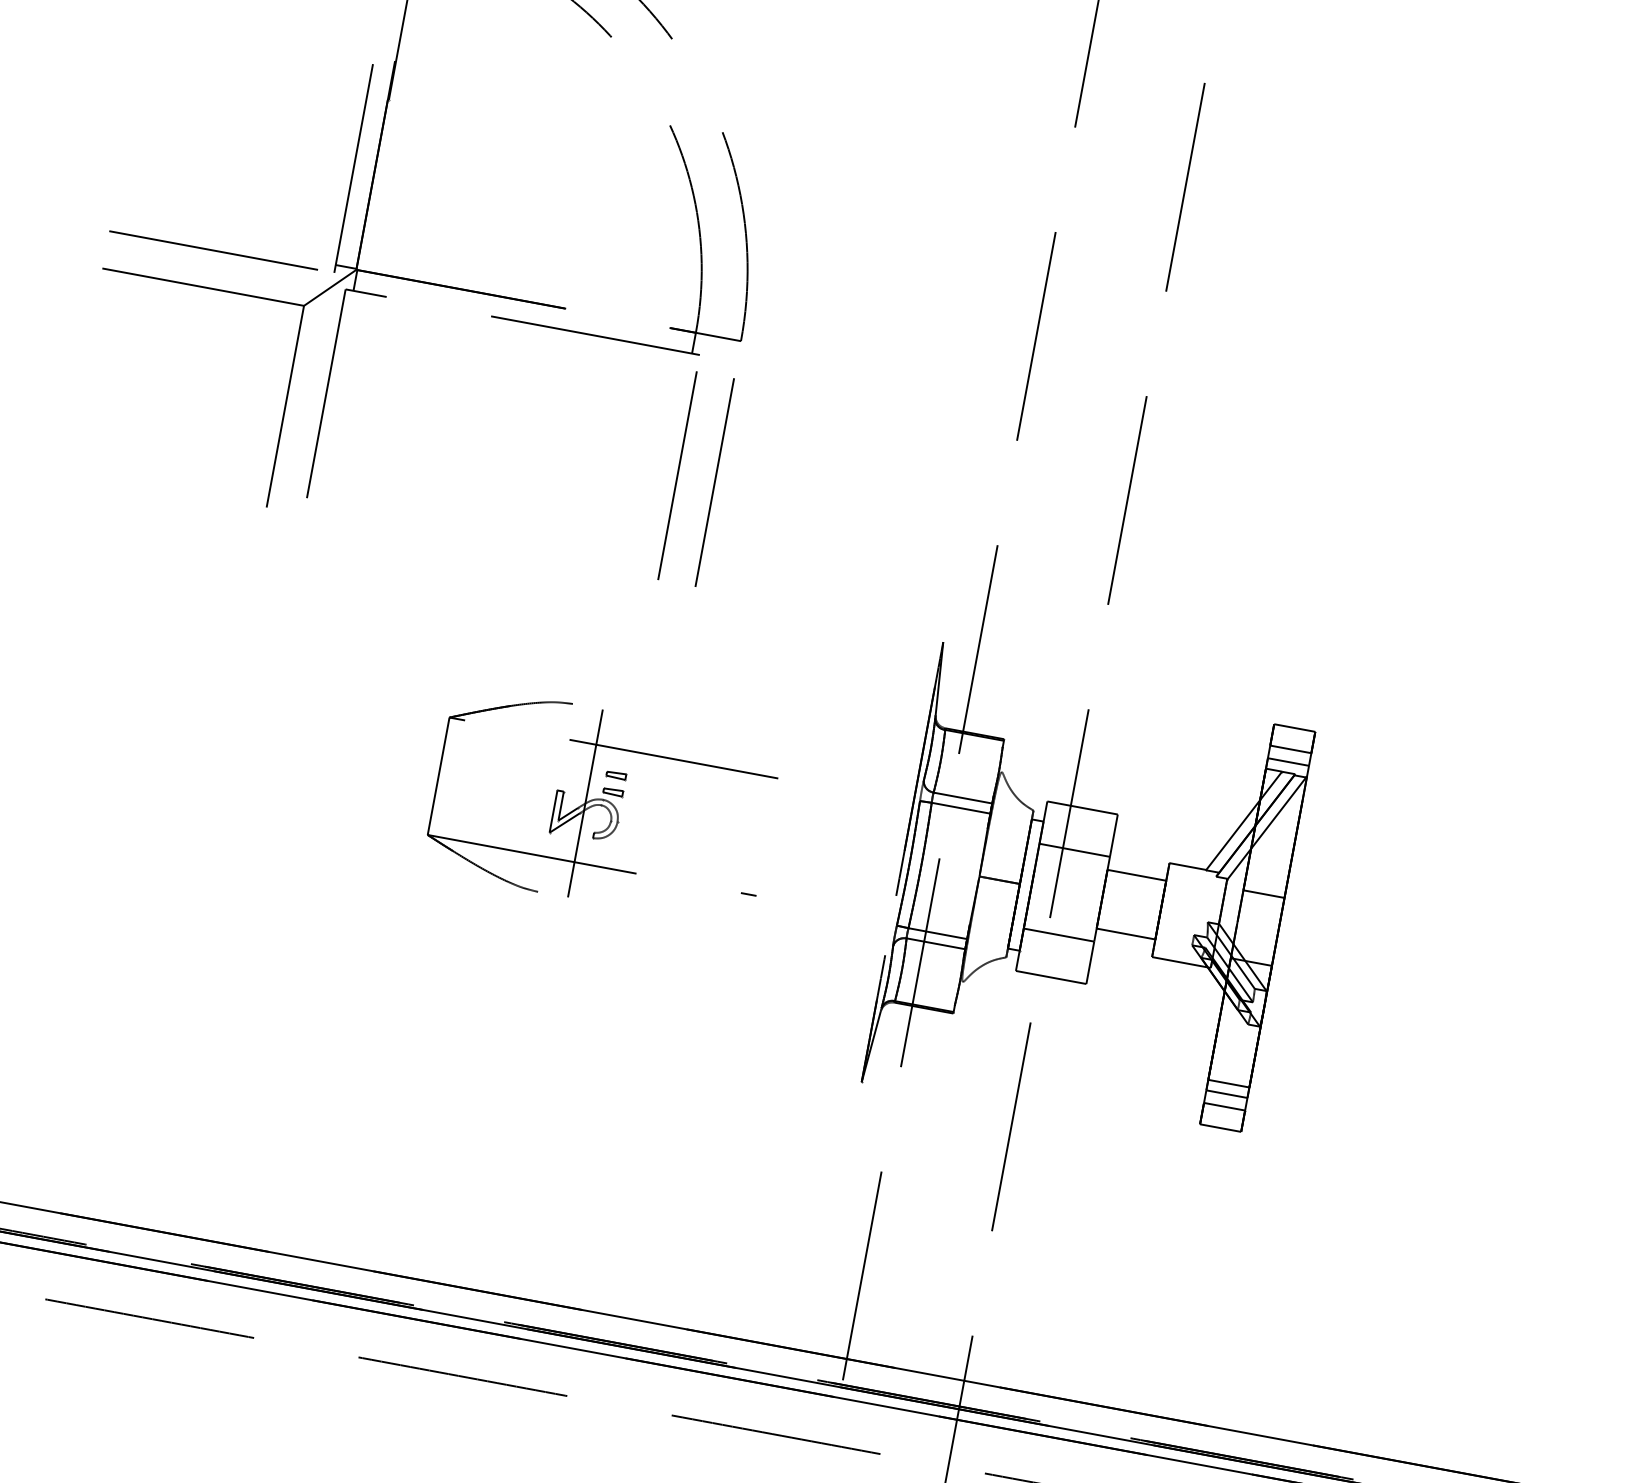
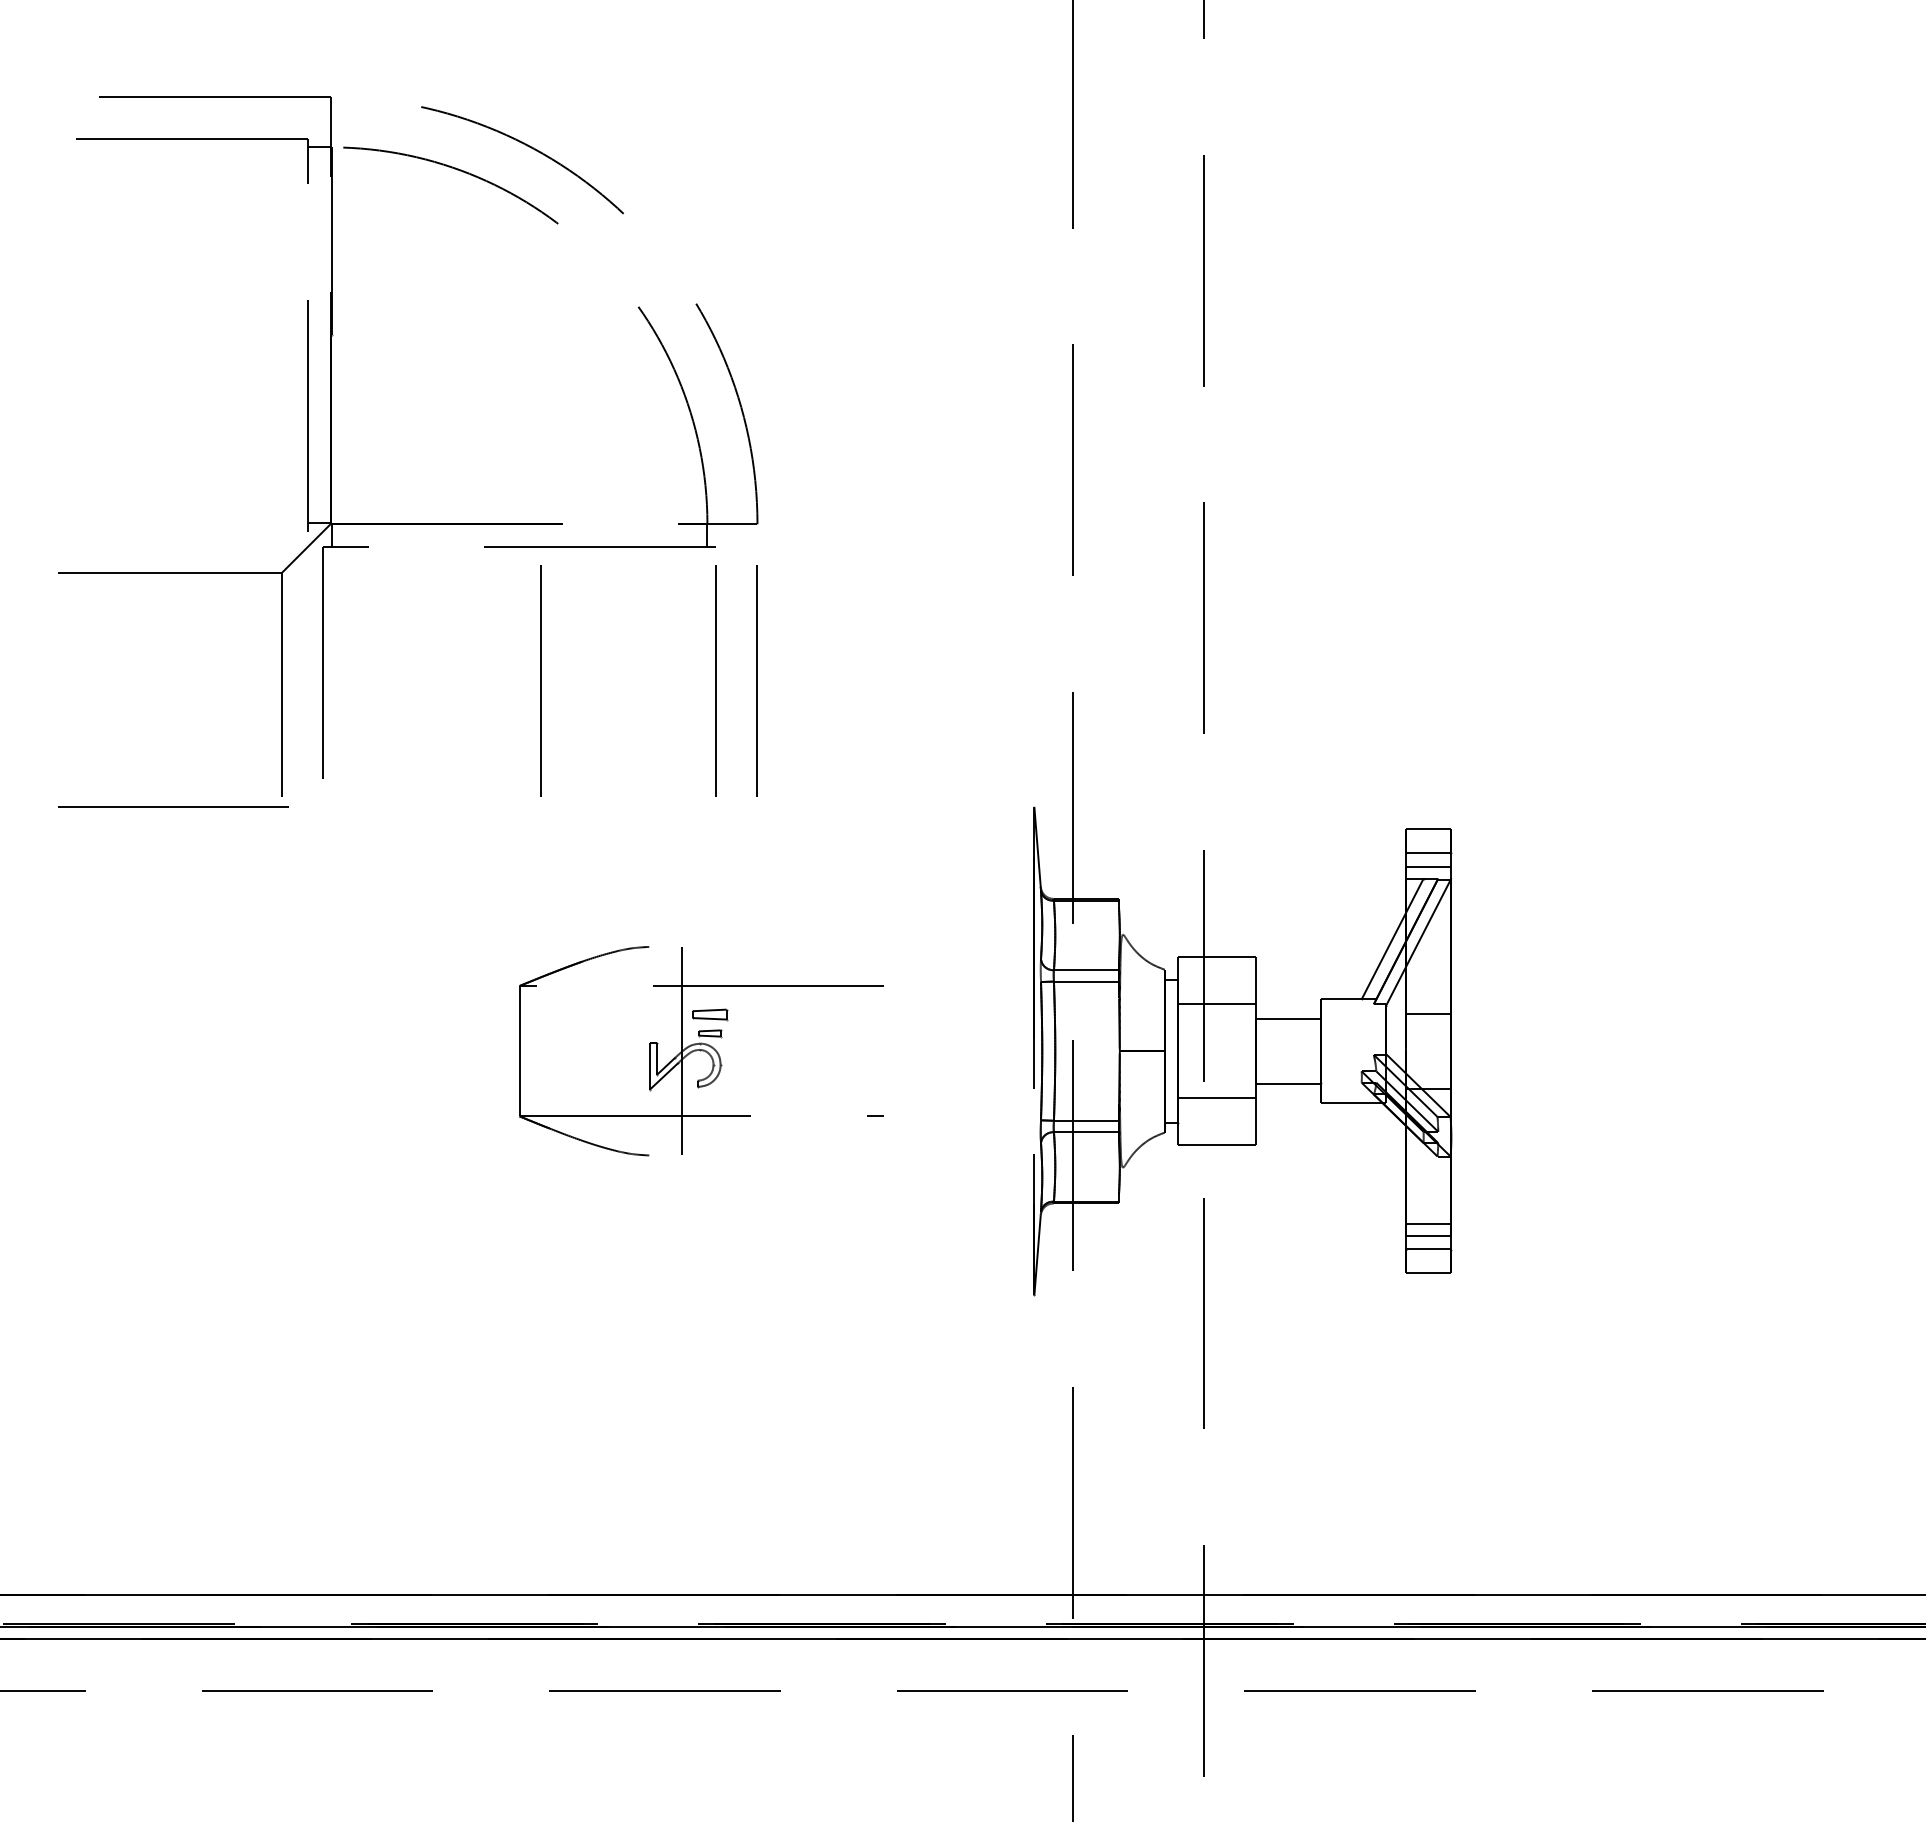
line: (213, 250) -> (173, 806), moved
line: (519, 445) -> (540, 680), added
part: (616, 776) -> (710, 1015), size x1.6

